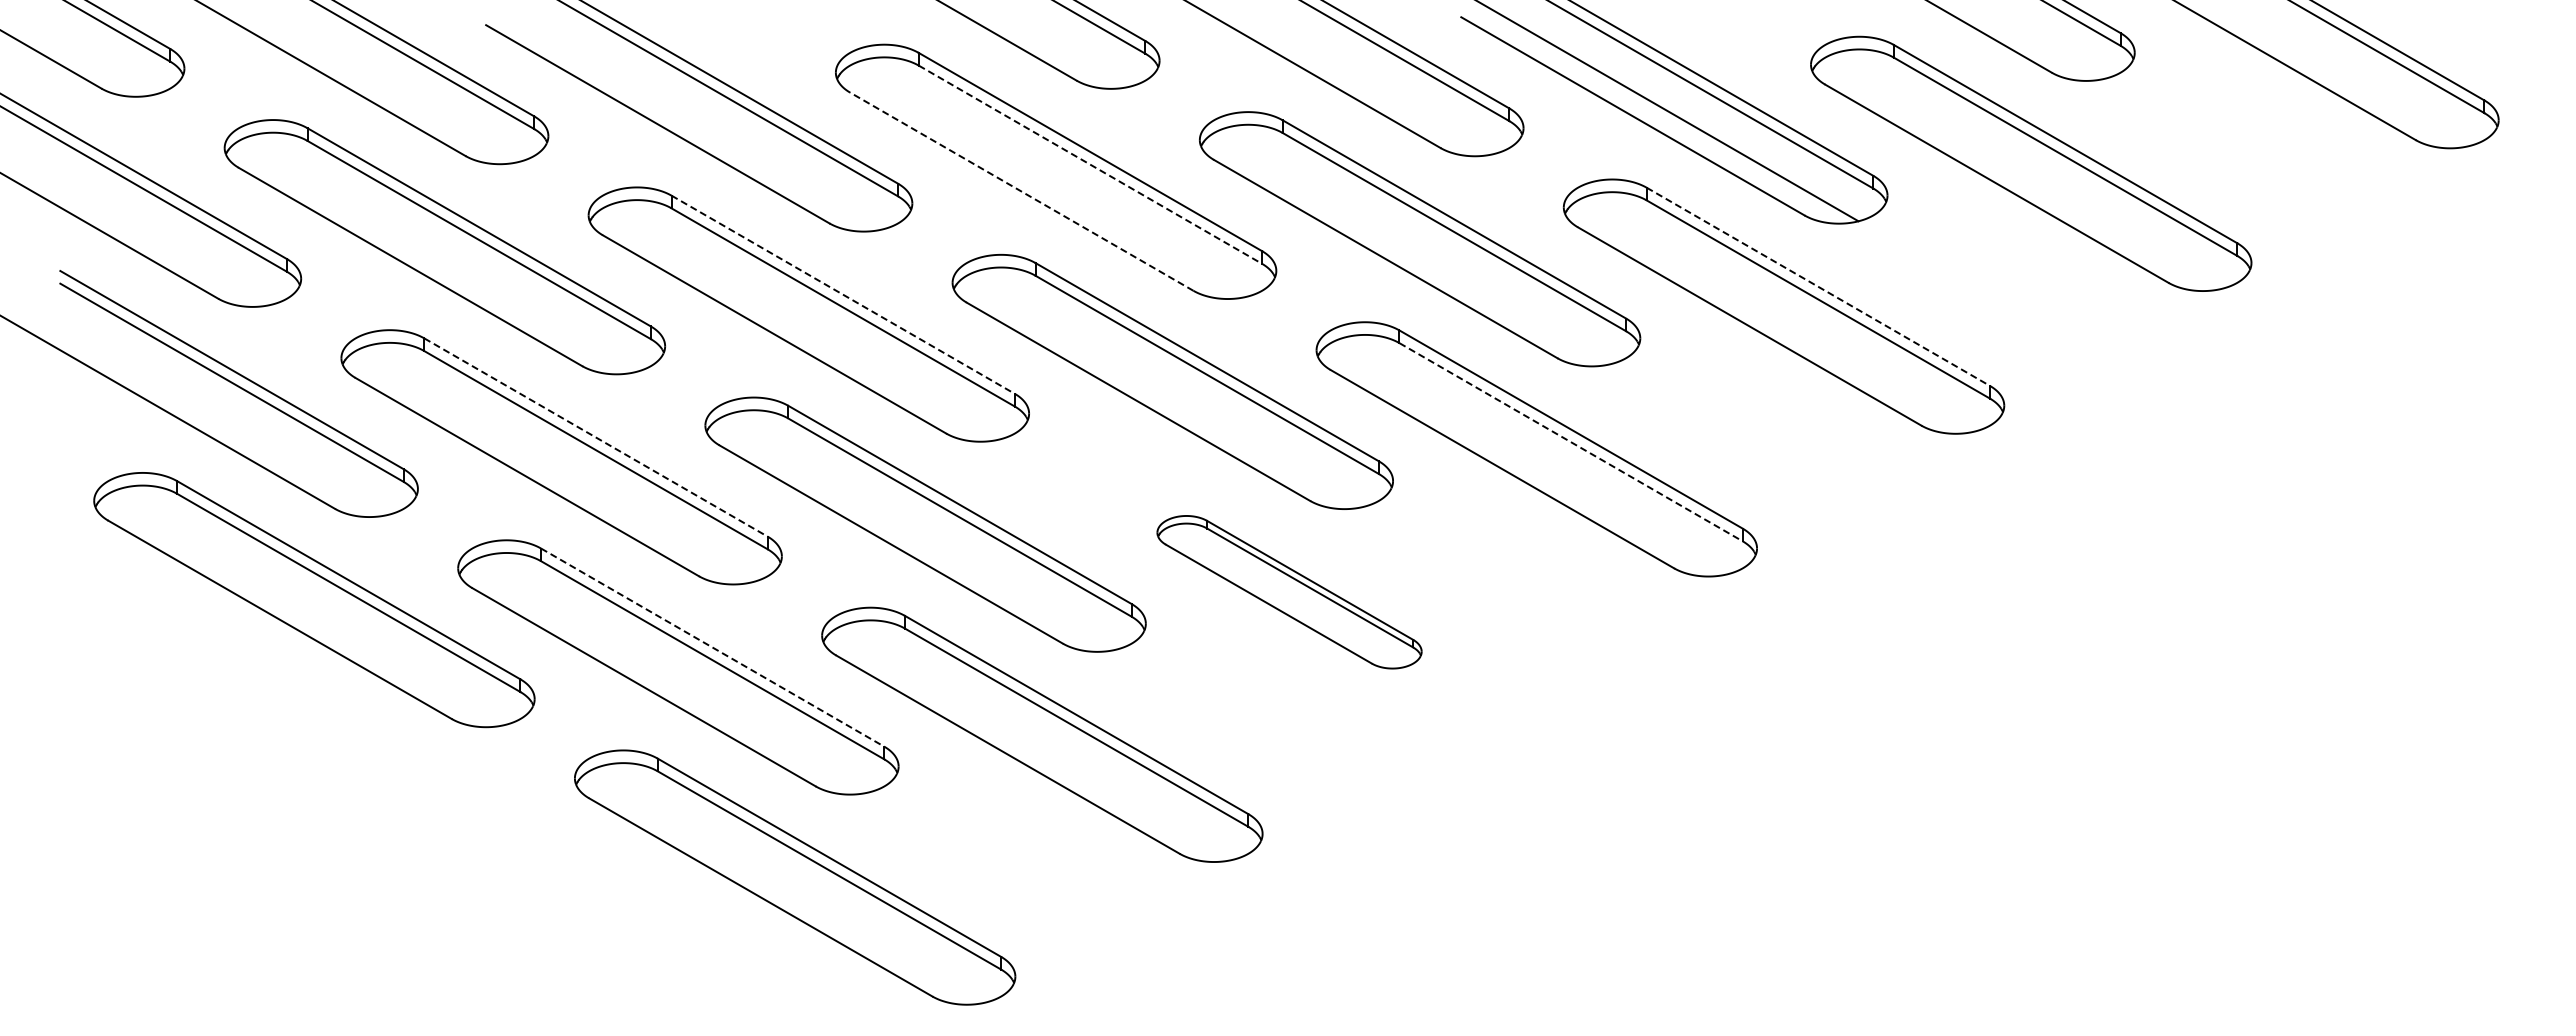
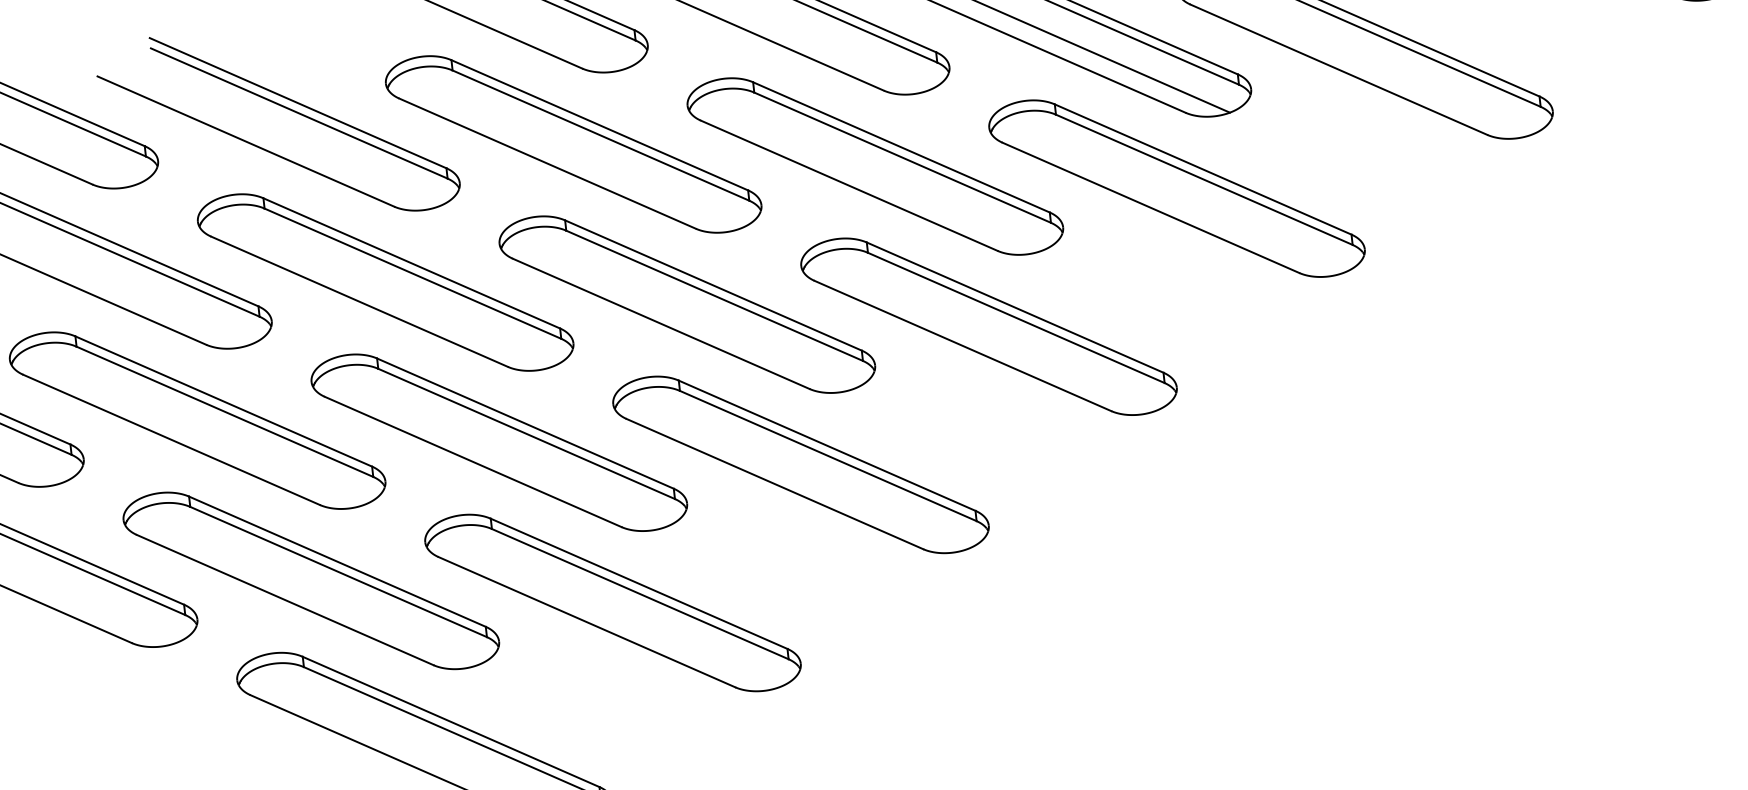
line: (1090, 164) -> (600, 135), dashed -> solid
line: (1021, 191) -> (547, 163), dashed -> solid
line: (1818, 287) -> (1203, 170), dashed -> solid
line: (843, 295) -> (412, 263), dashed -> solid
line: (596, 437) -> (224, 401), dashed -> solid
line: (1571, 442) -> (1016, 318), dashed -> solid
part: (1289, 592) -> (800, 465), size x1.67
line: (713, 647) -> (338, 561), dashed -> solid

